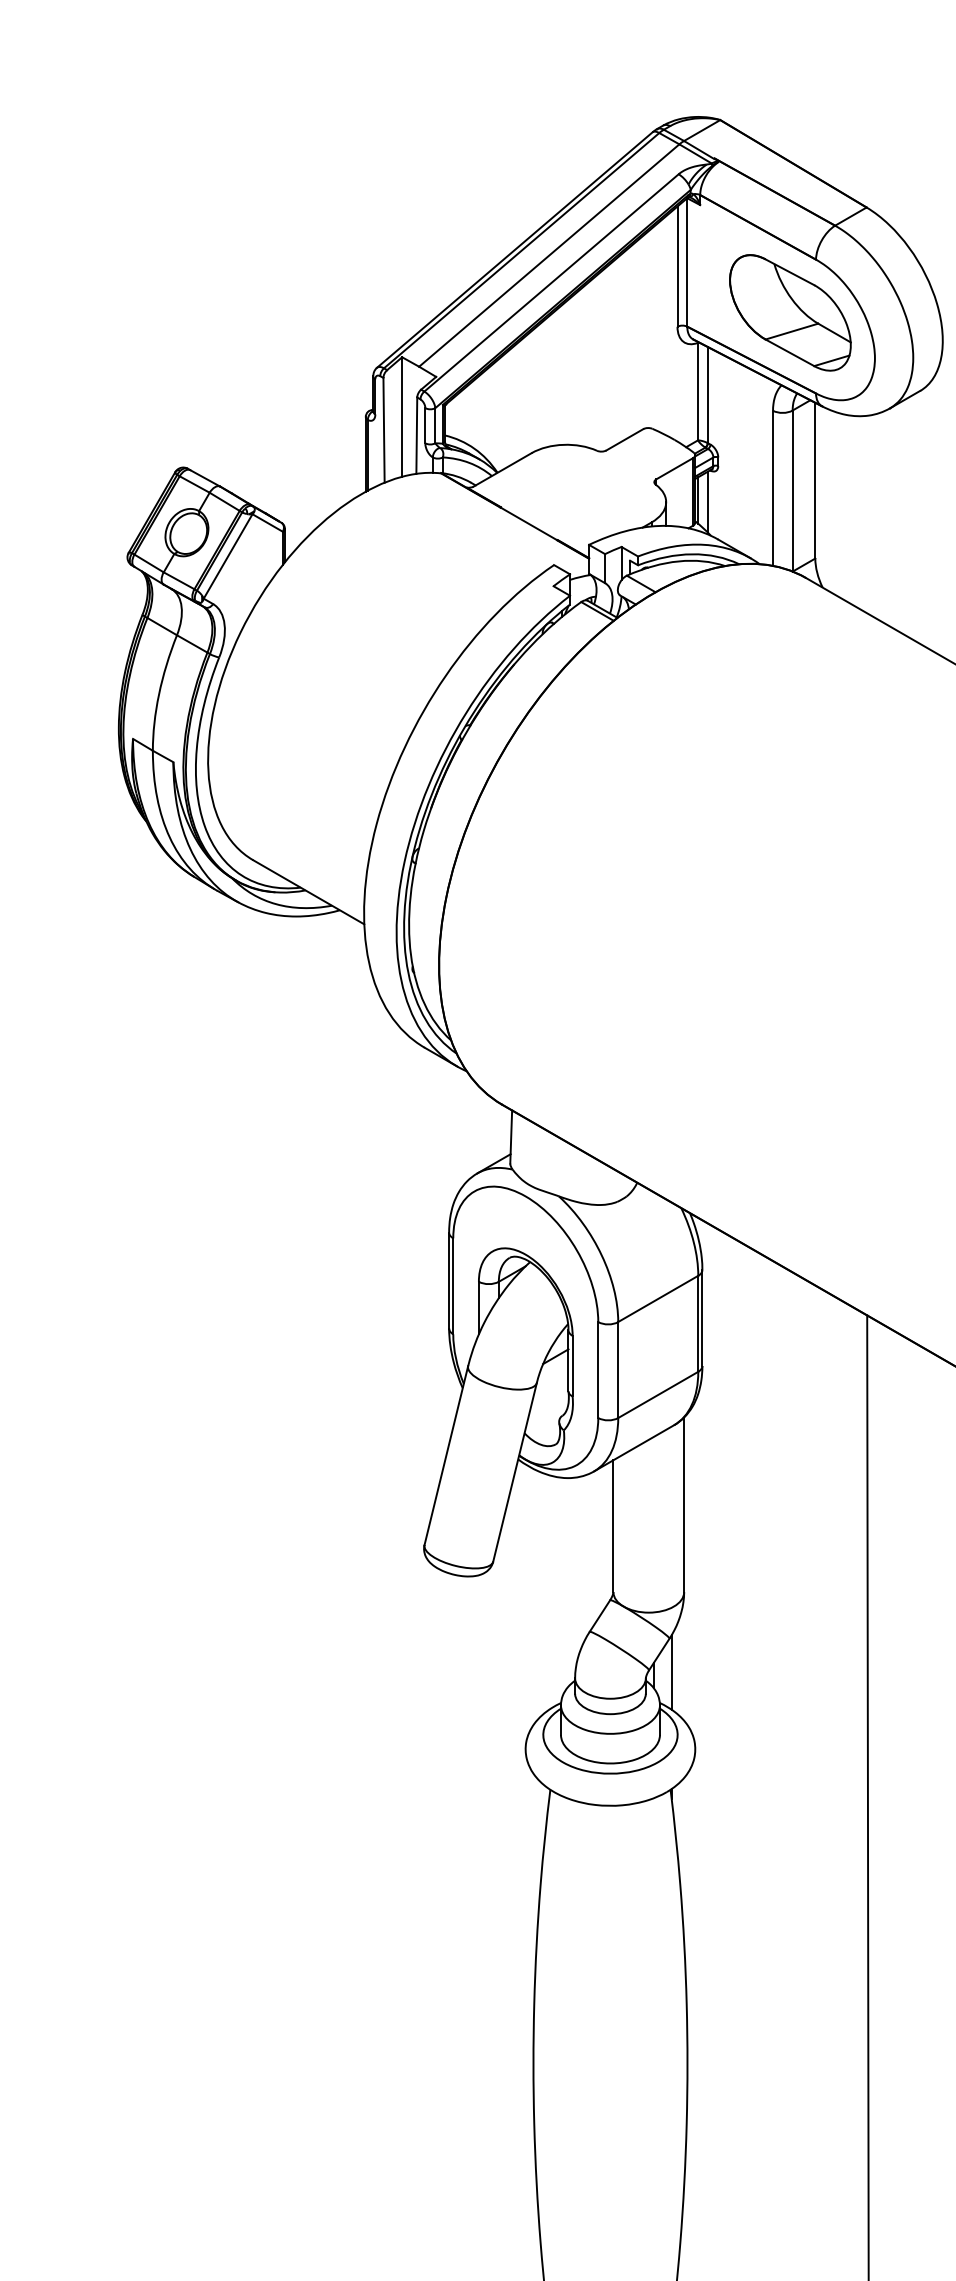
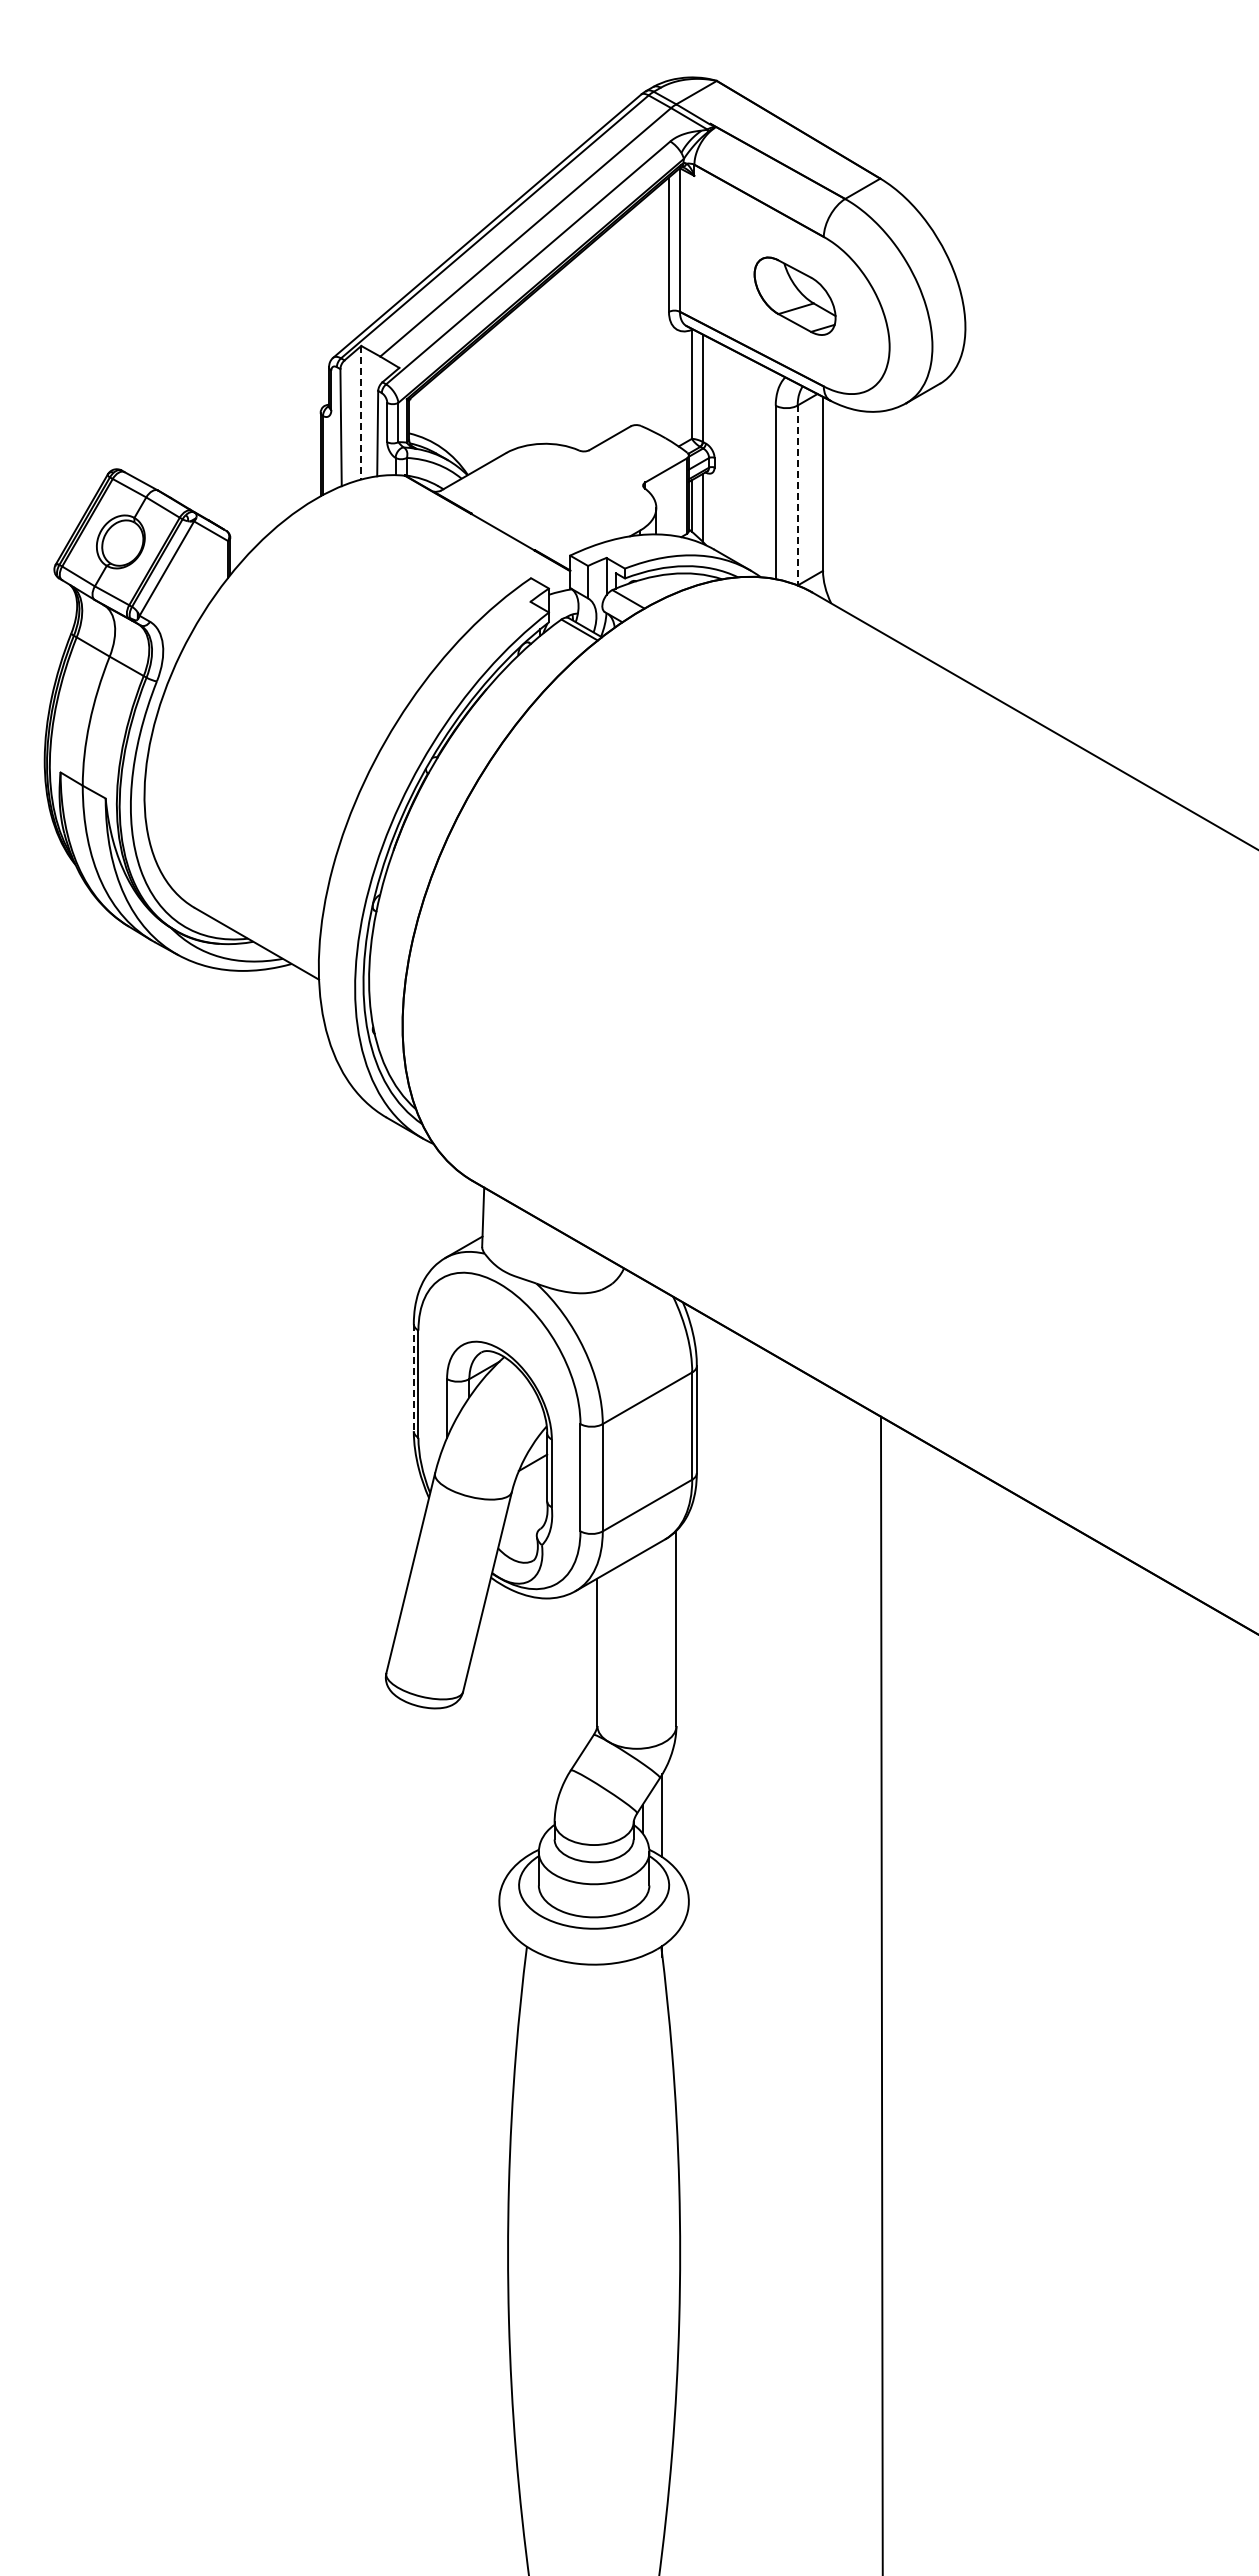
part: (789, 312) -> (794, 295), size x0.6
line: (402, 416) -> (361, 412), solid -> dashed
line: (792, 491) -> (797, 495), solid -> dashed
line: (448, 1280) -> (413, 1377), solid -> dashed

